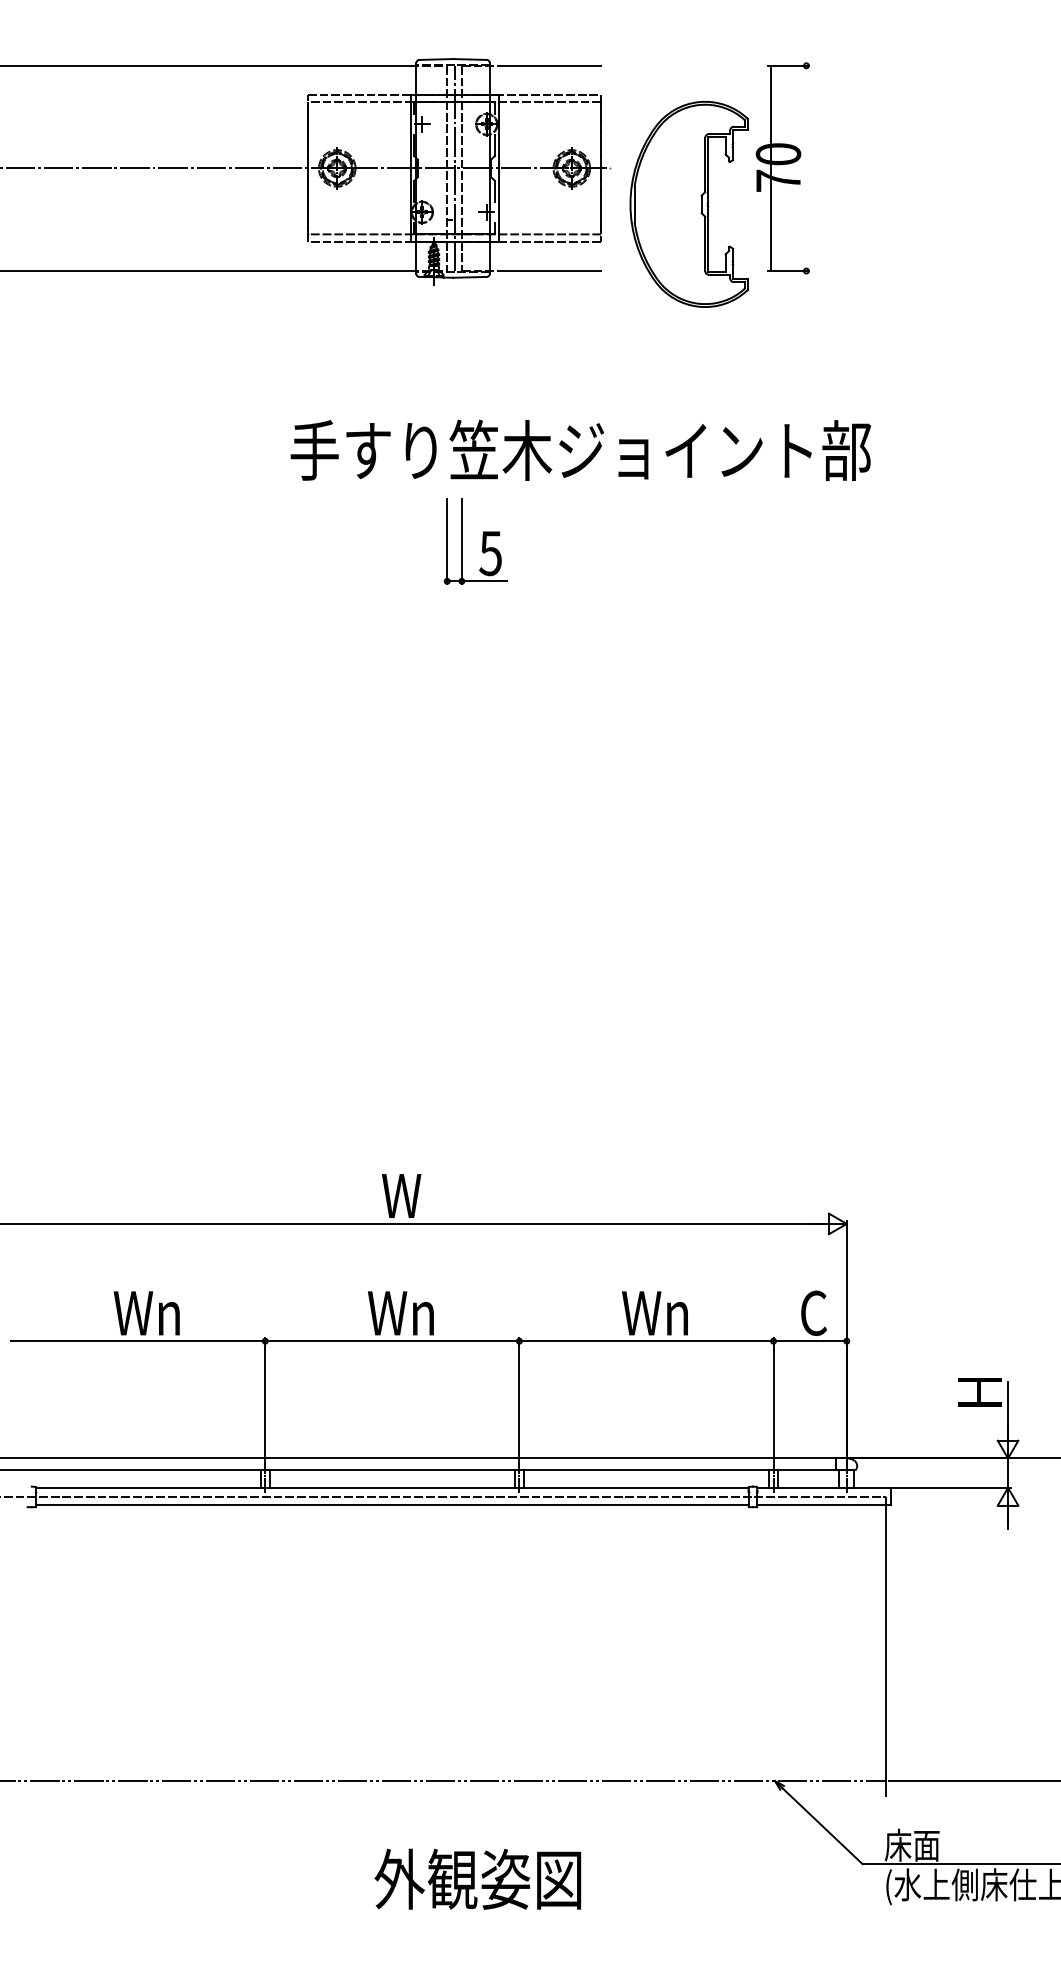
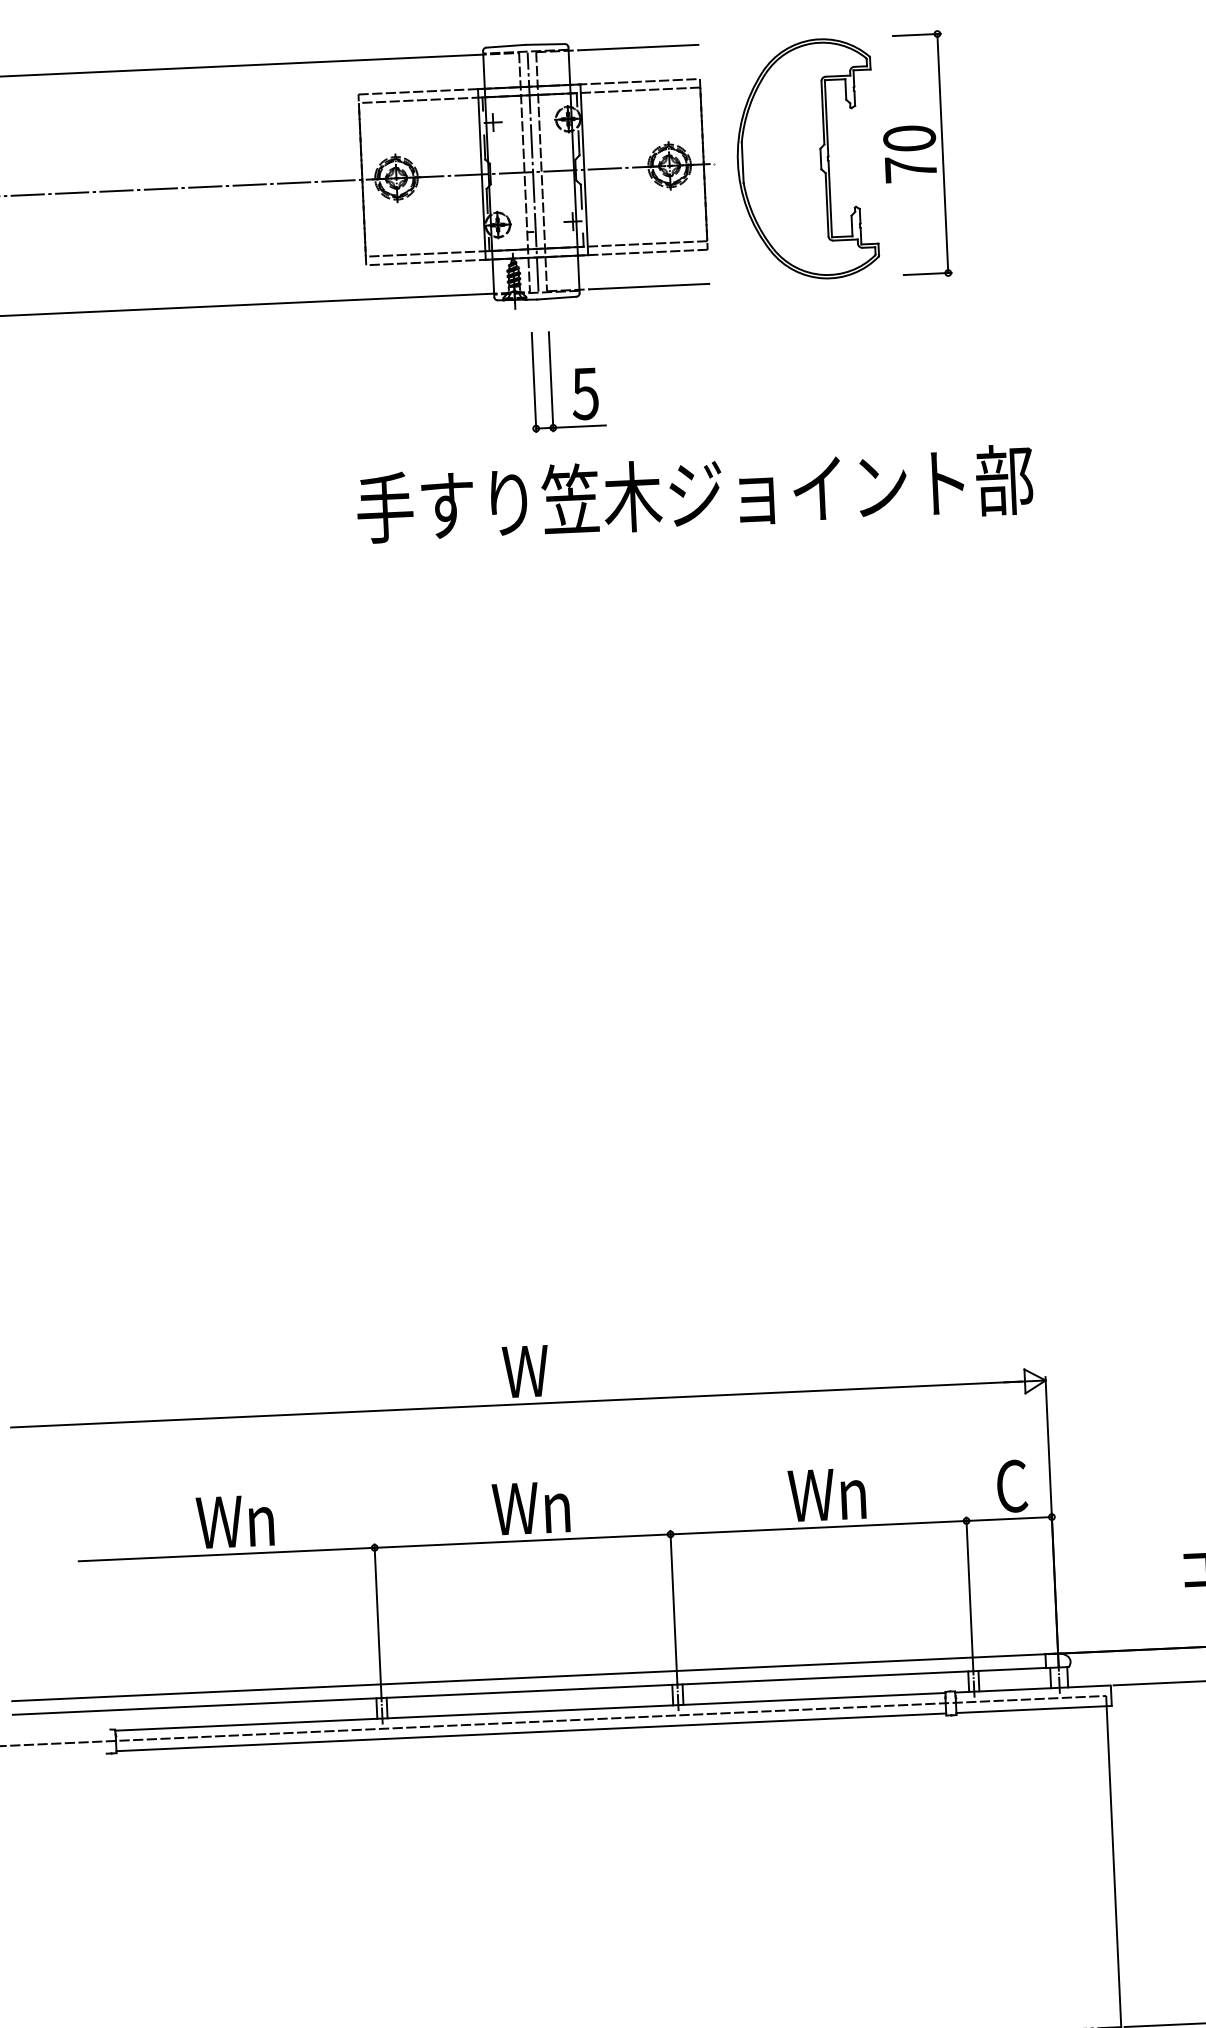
line: (771, 168) -> (942, 153), moved
part: (688, 203) -> (805, 158), moved
part: (482, 541) -> (575, 380), moved

